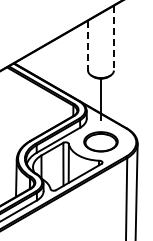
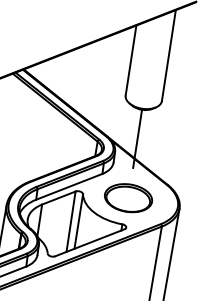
line: (113, 38) -> (168, 55), dashed -> solid
line: (88, 45) -> (131, 60), dashed -> solid

